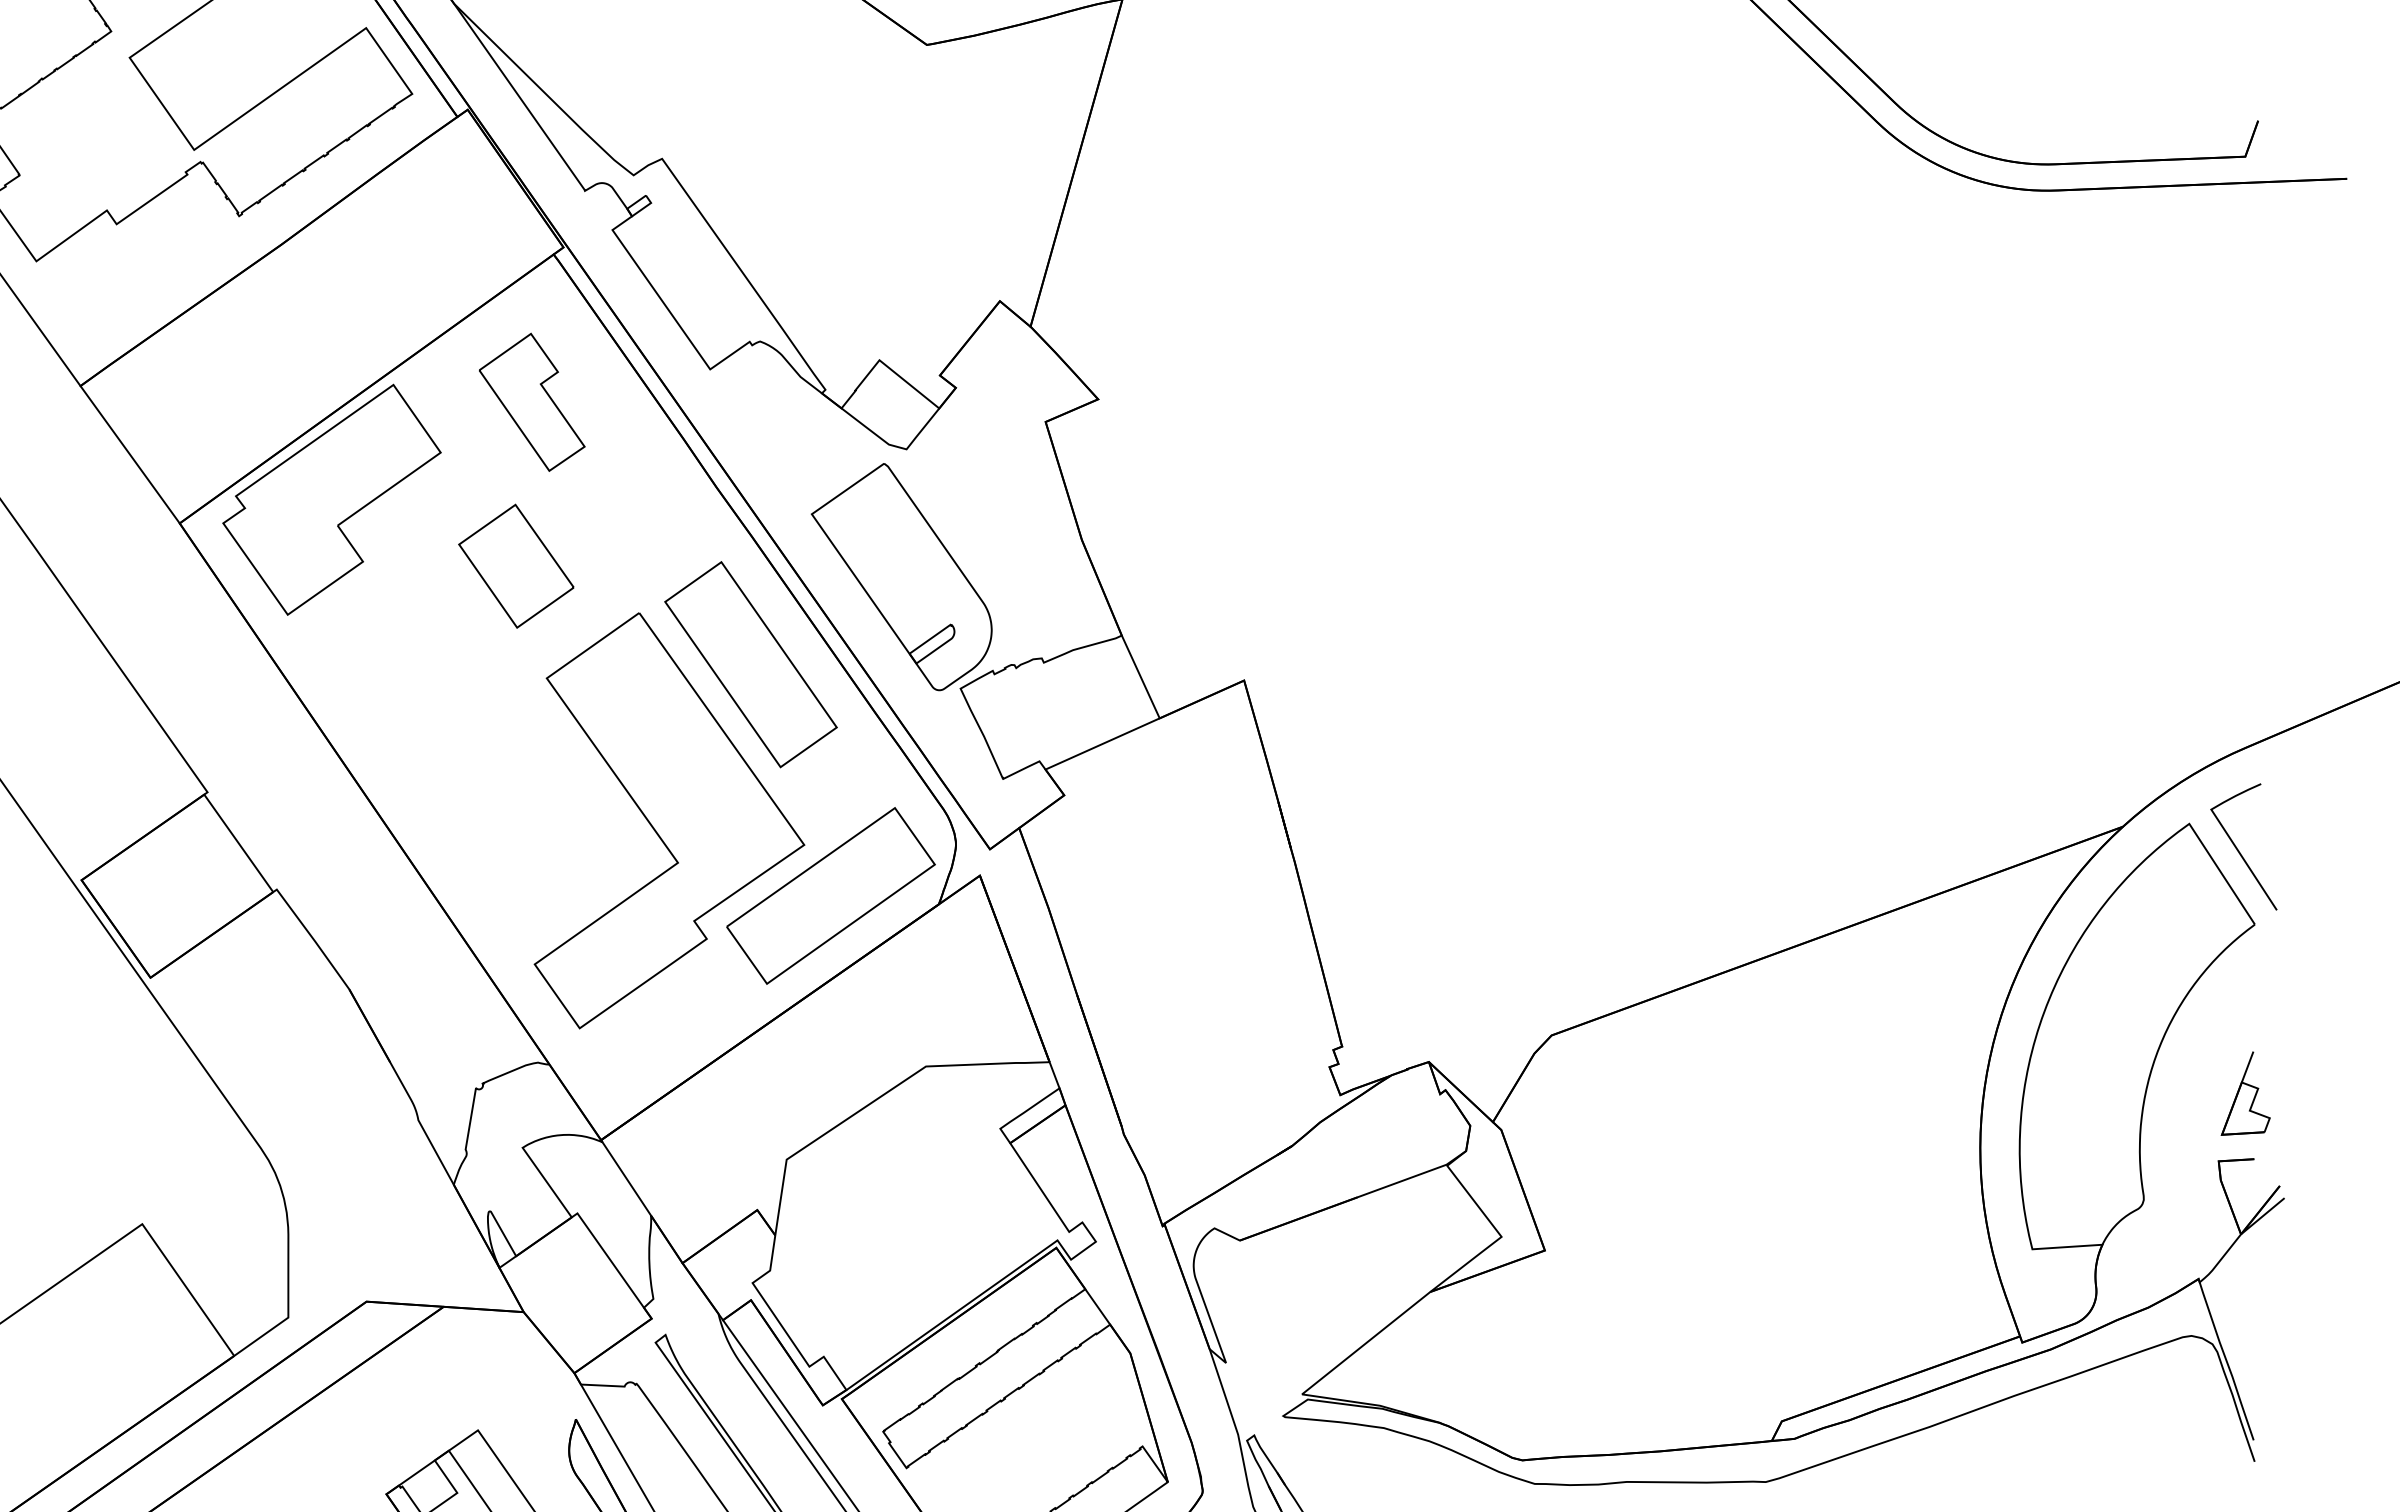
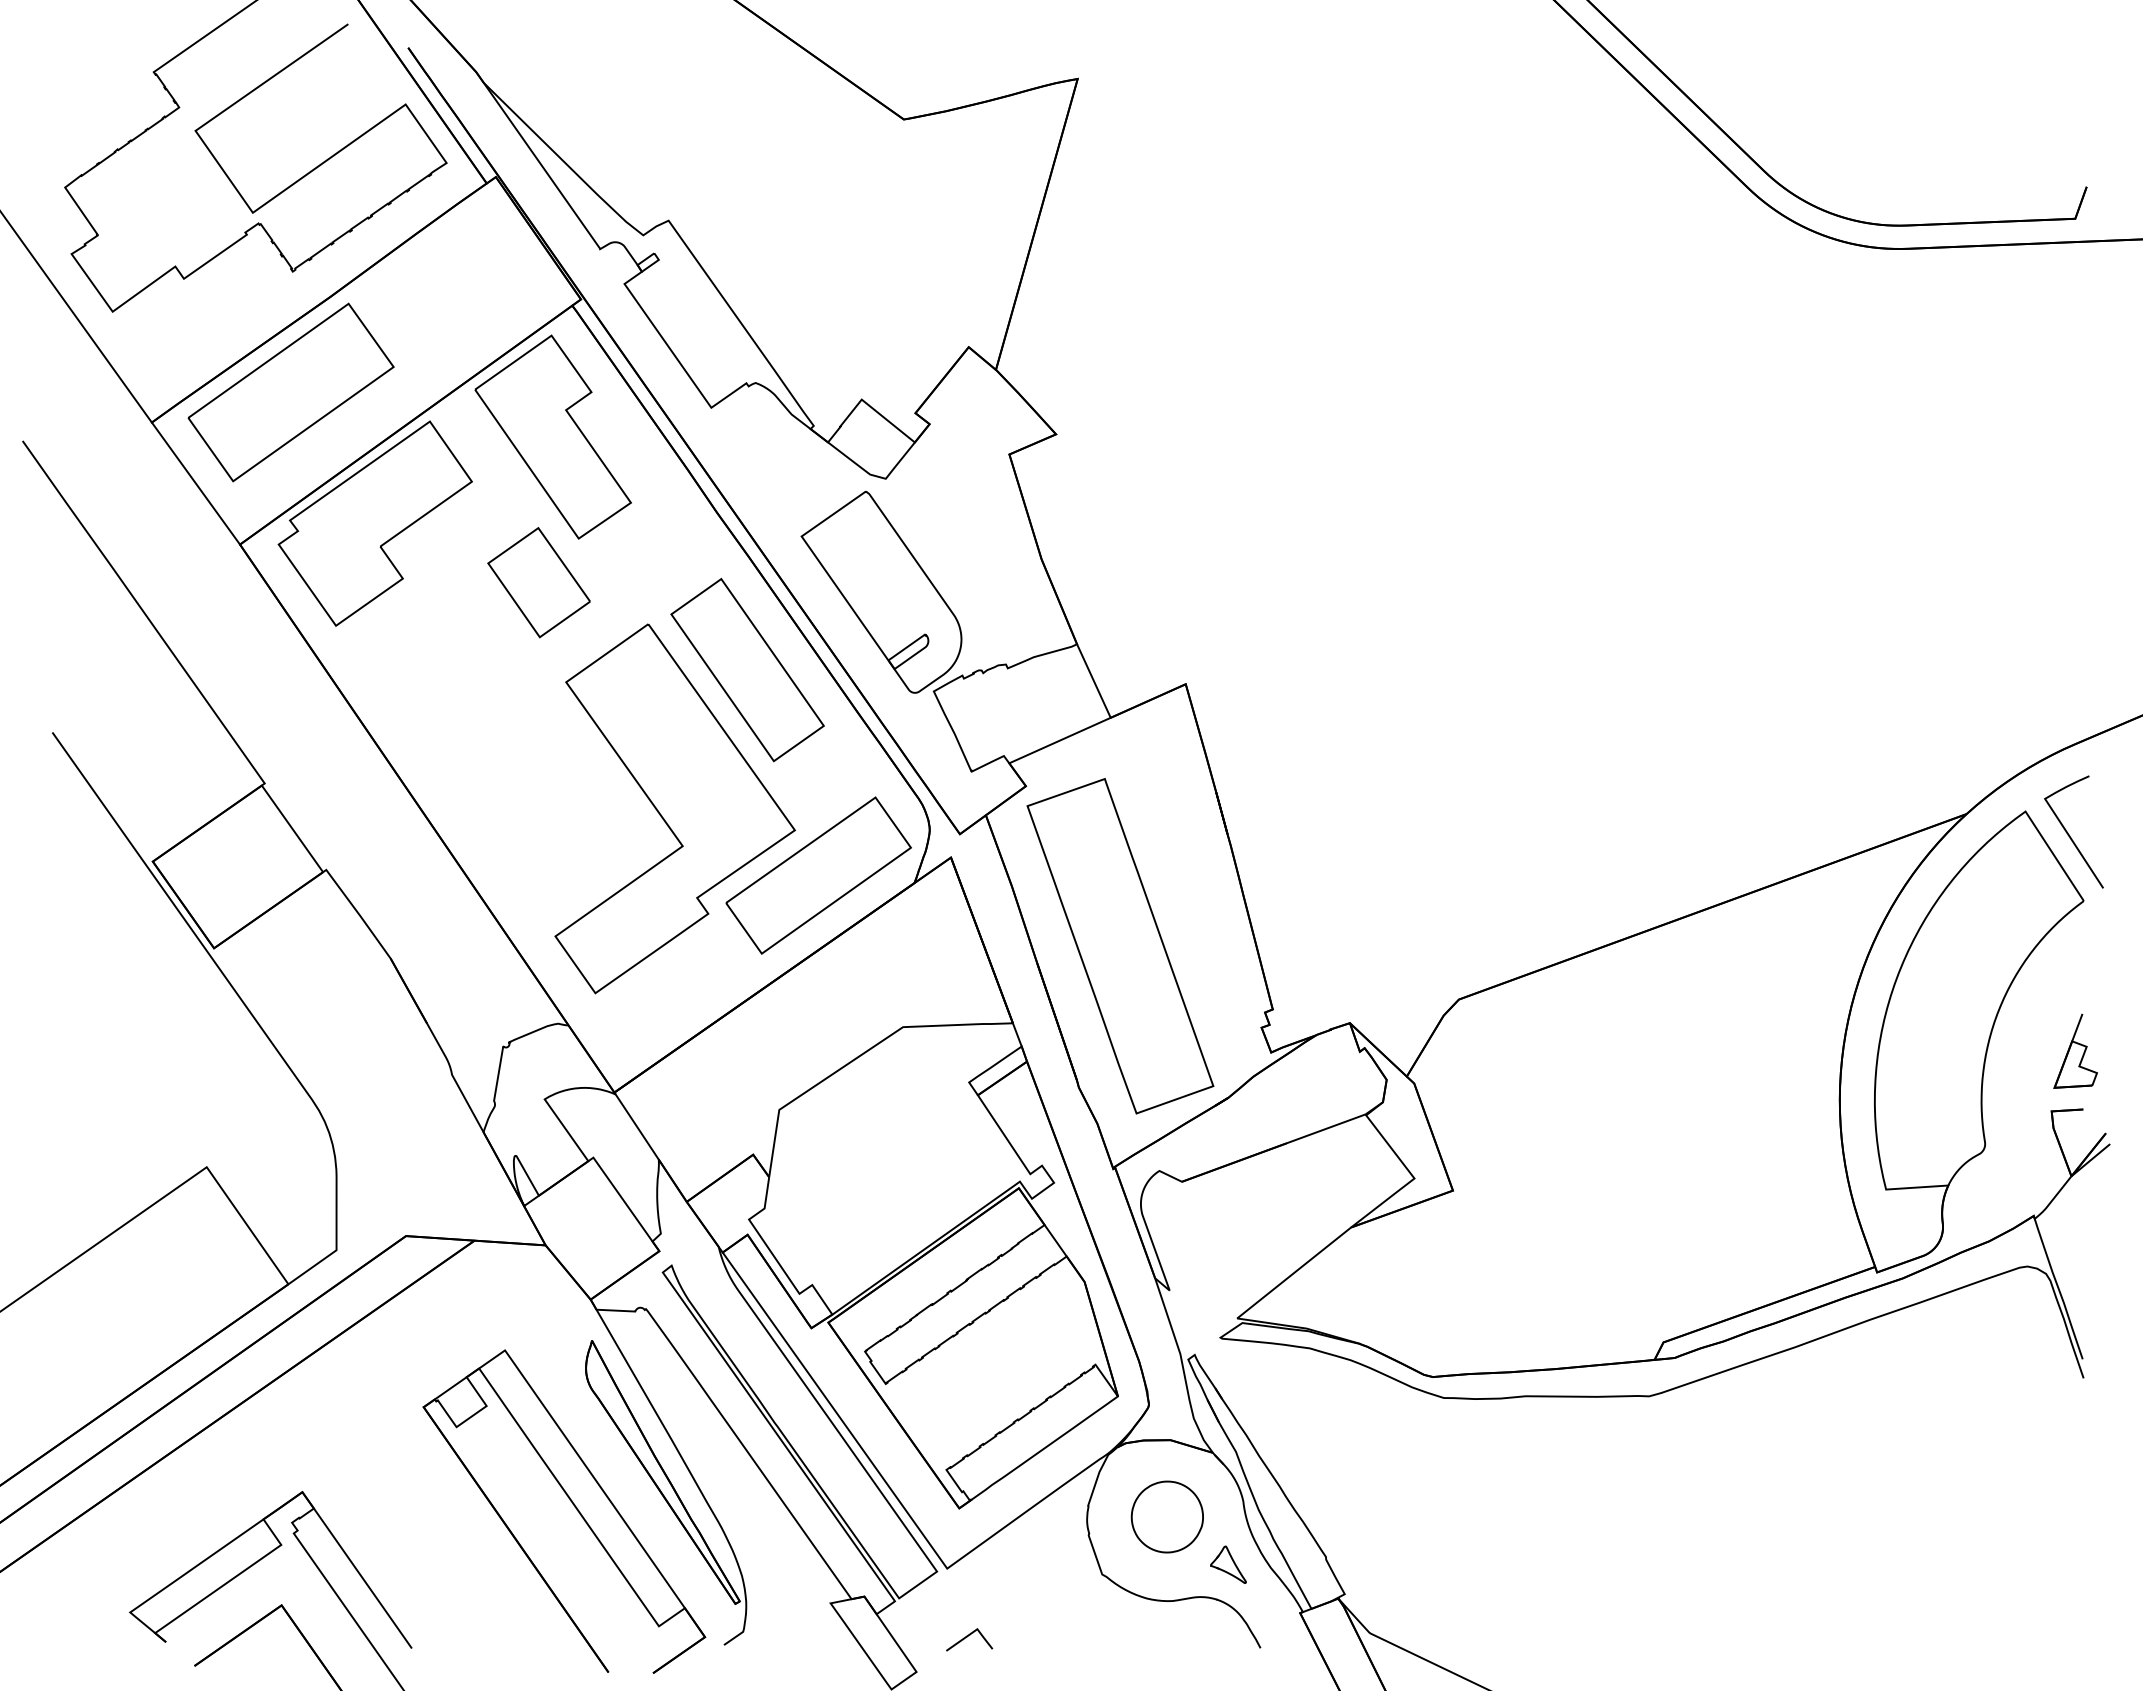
part: (236, 352) -> (290, 392), added
part: (531, 401) -> (552, 436), size x1.67
part: (1170, 975) -> (1120, 946), added

